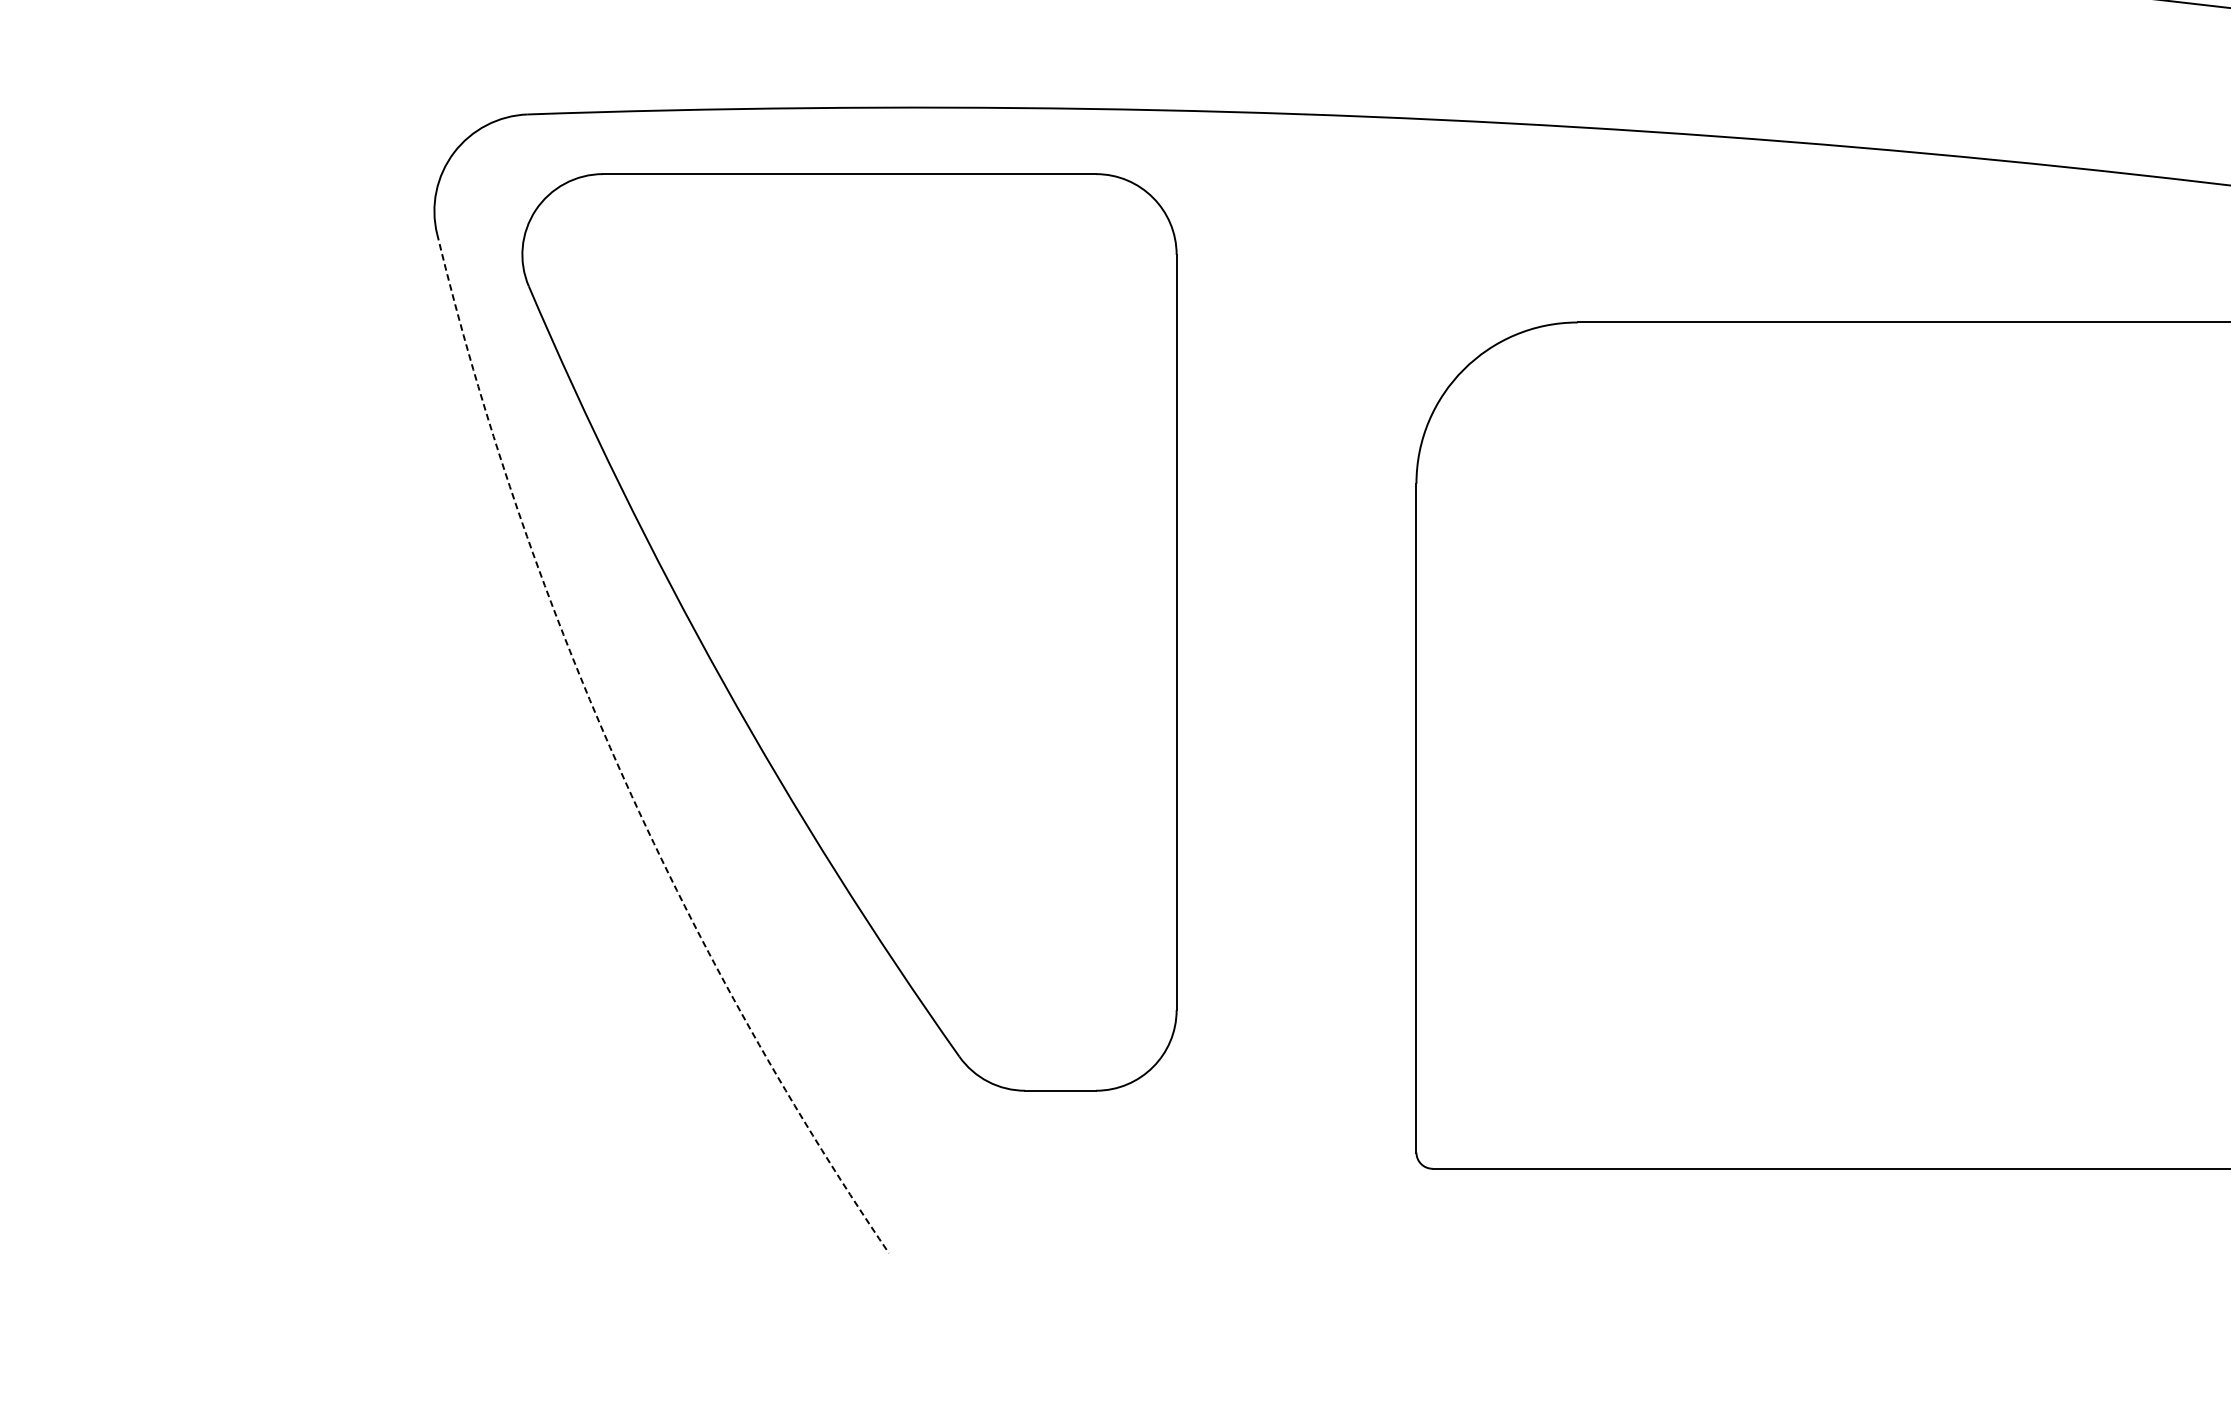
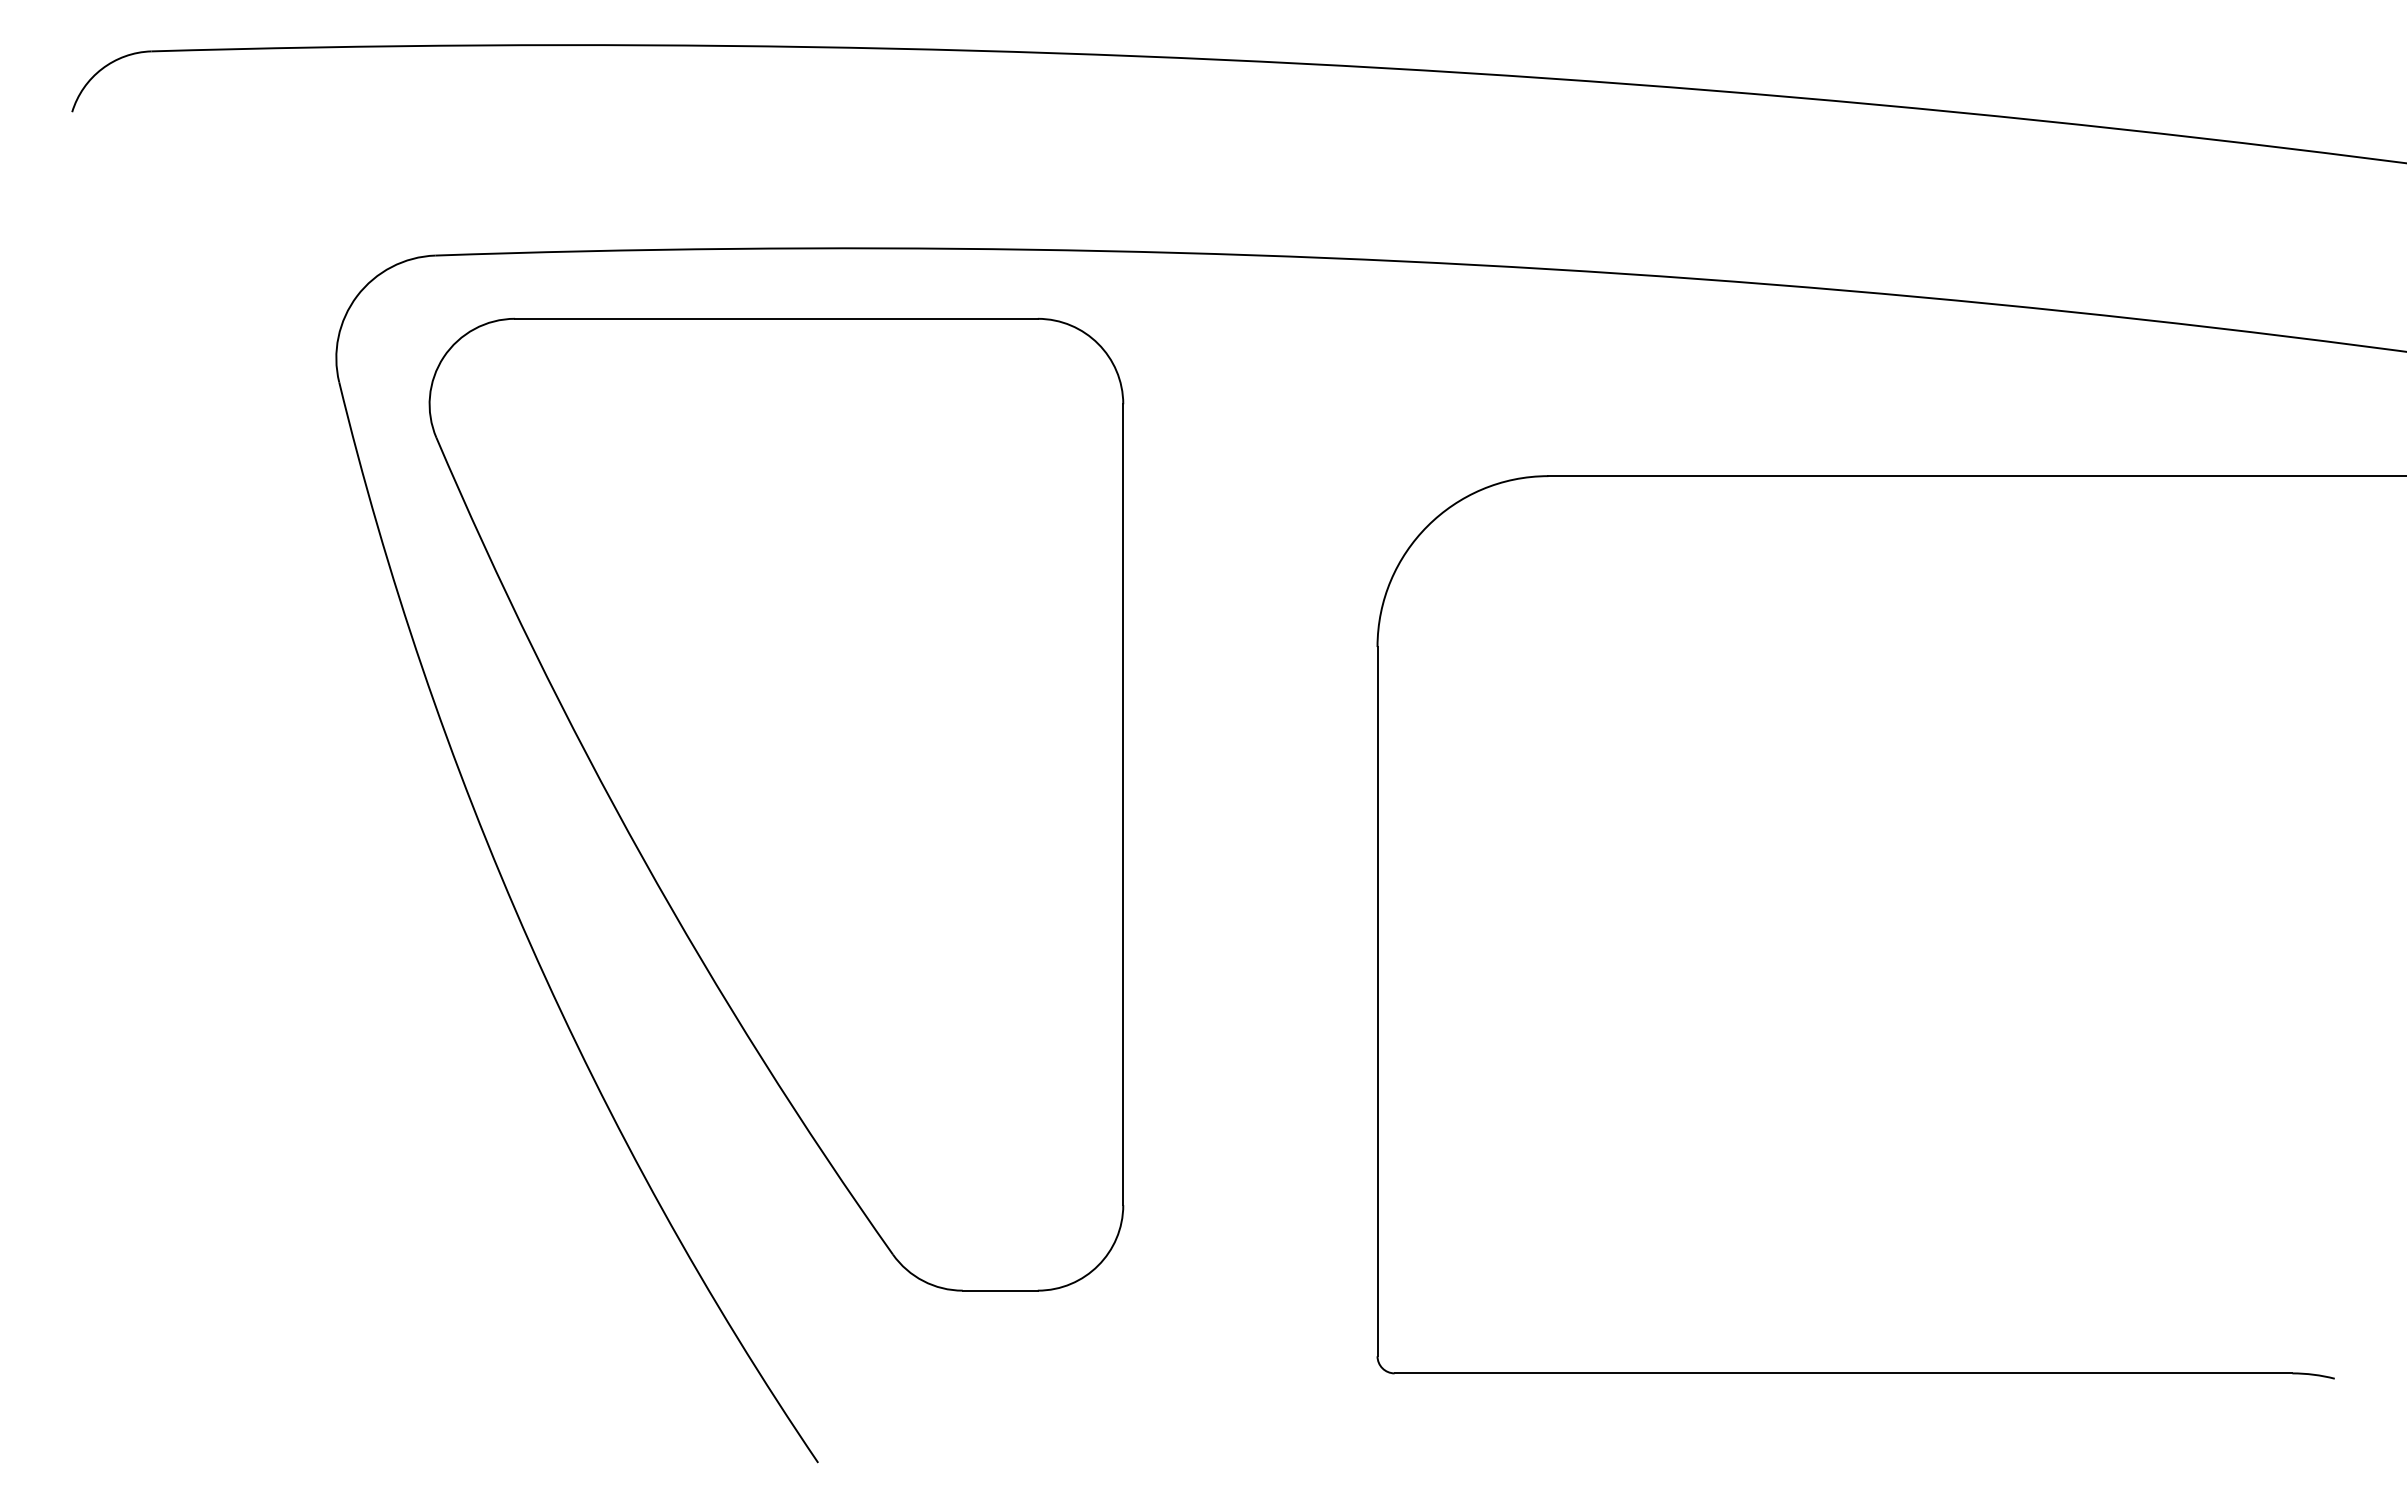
arc: (617, 764) -> (530, 944), dashed -> solid

